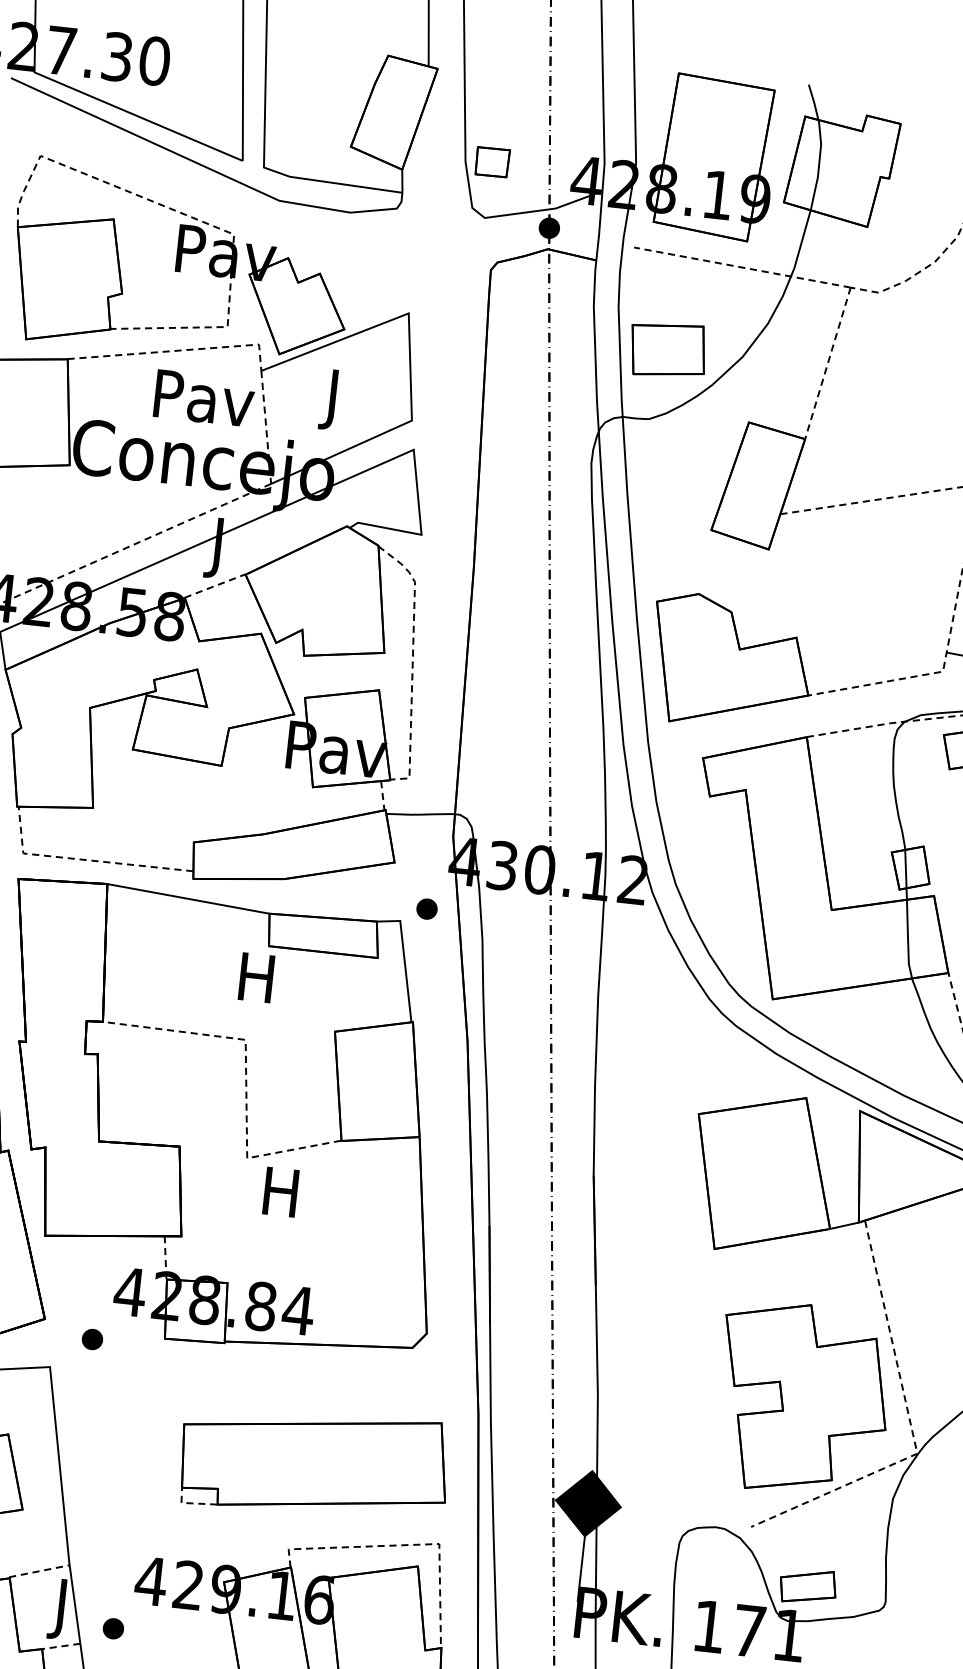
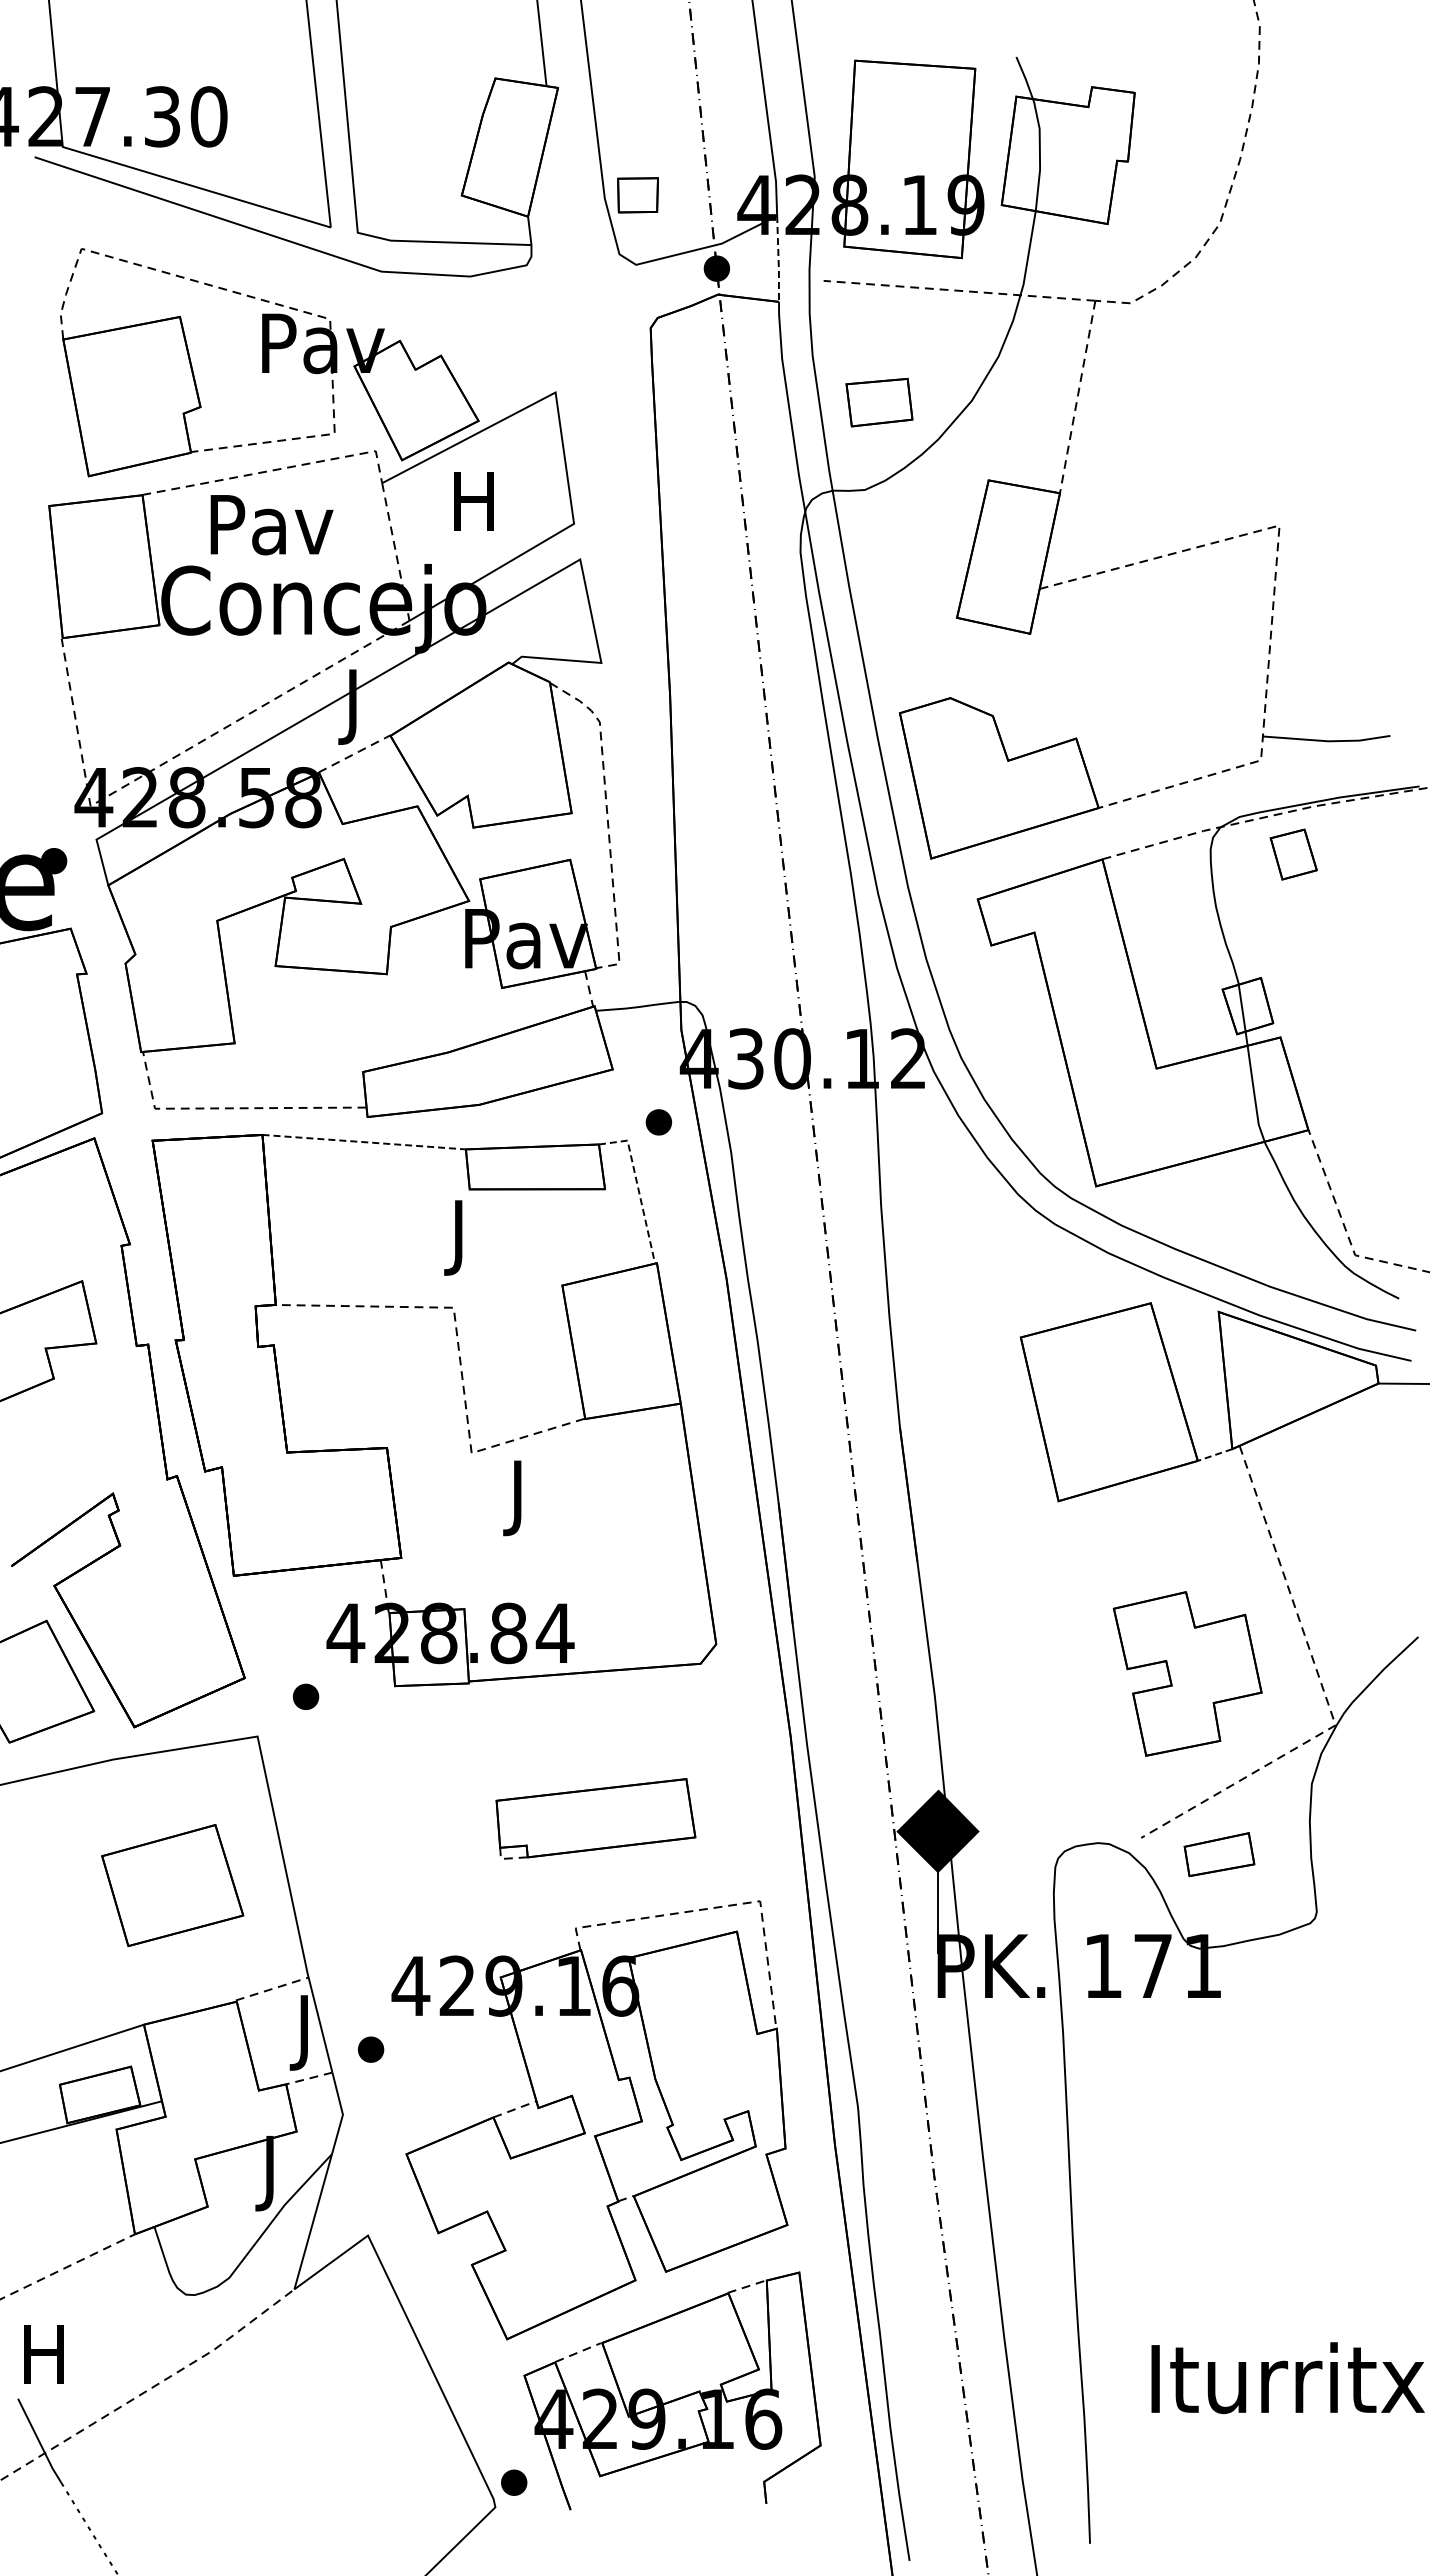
line: (599, 226) -> (778, 259), solid -> dashed
part: (668, 350) -> (879, 402), size x0.7
text: (204, 398) -> (271, 525), moved
text: (332, 400) -> (473, 509), J -> H
line: (188, 899) -> (364, 1142), solid -> dashed
line: (404, 960) -> (638, 1188), solid -> dashed
text: (255, 983) -> (458, 1237), H -> J
text: (280, 1198) -> (517, 1498), H -> J
line: (843, 1226) -> (1214, 1455), solid -> dashed
part: (802, 1398) -> (1187, 1673), size x0.7
part: (314, 1462) -> (595, 1818), size x0.6
part: (808, 1586) -> (1219, 1854), moved

